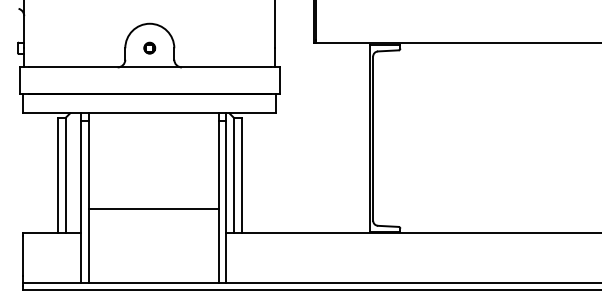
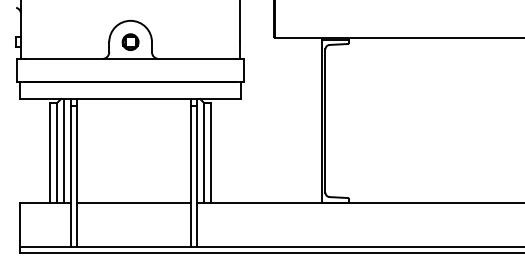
part: (149, 47) -> (130, 41), size x1.67
line: (72, 172) -> (63, 150), added
line: (153, 209) -> (133, 203), moved

